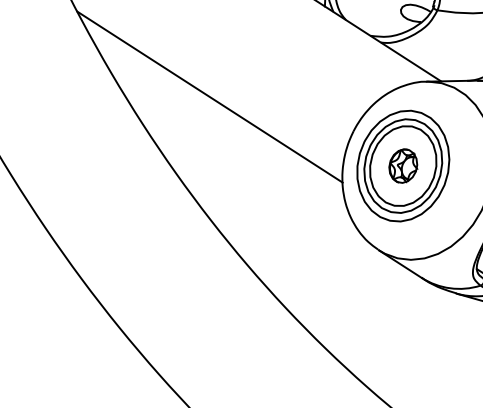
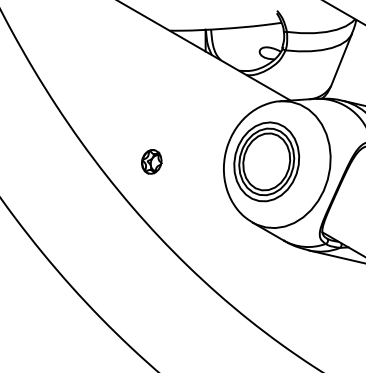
line: (210, 96) -> (127, 119), removed
part: (402, 165) -> (151, 161), moved

